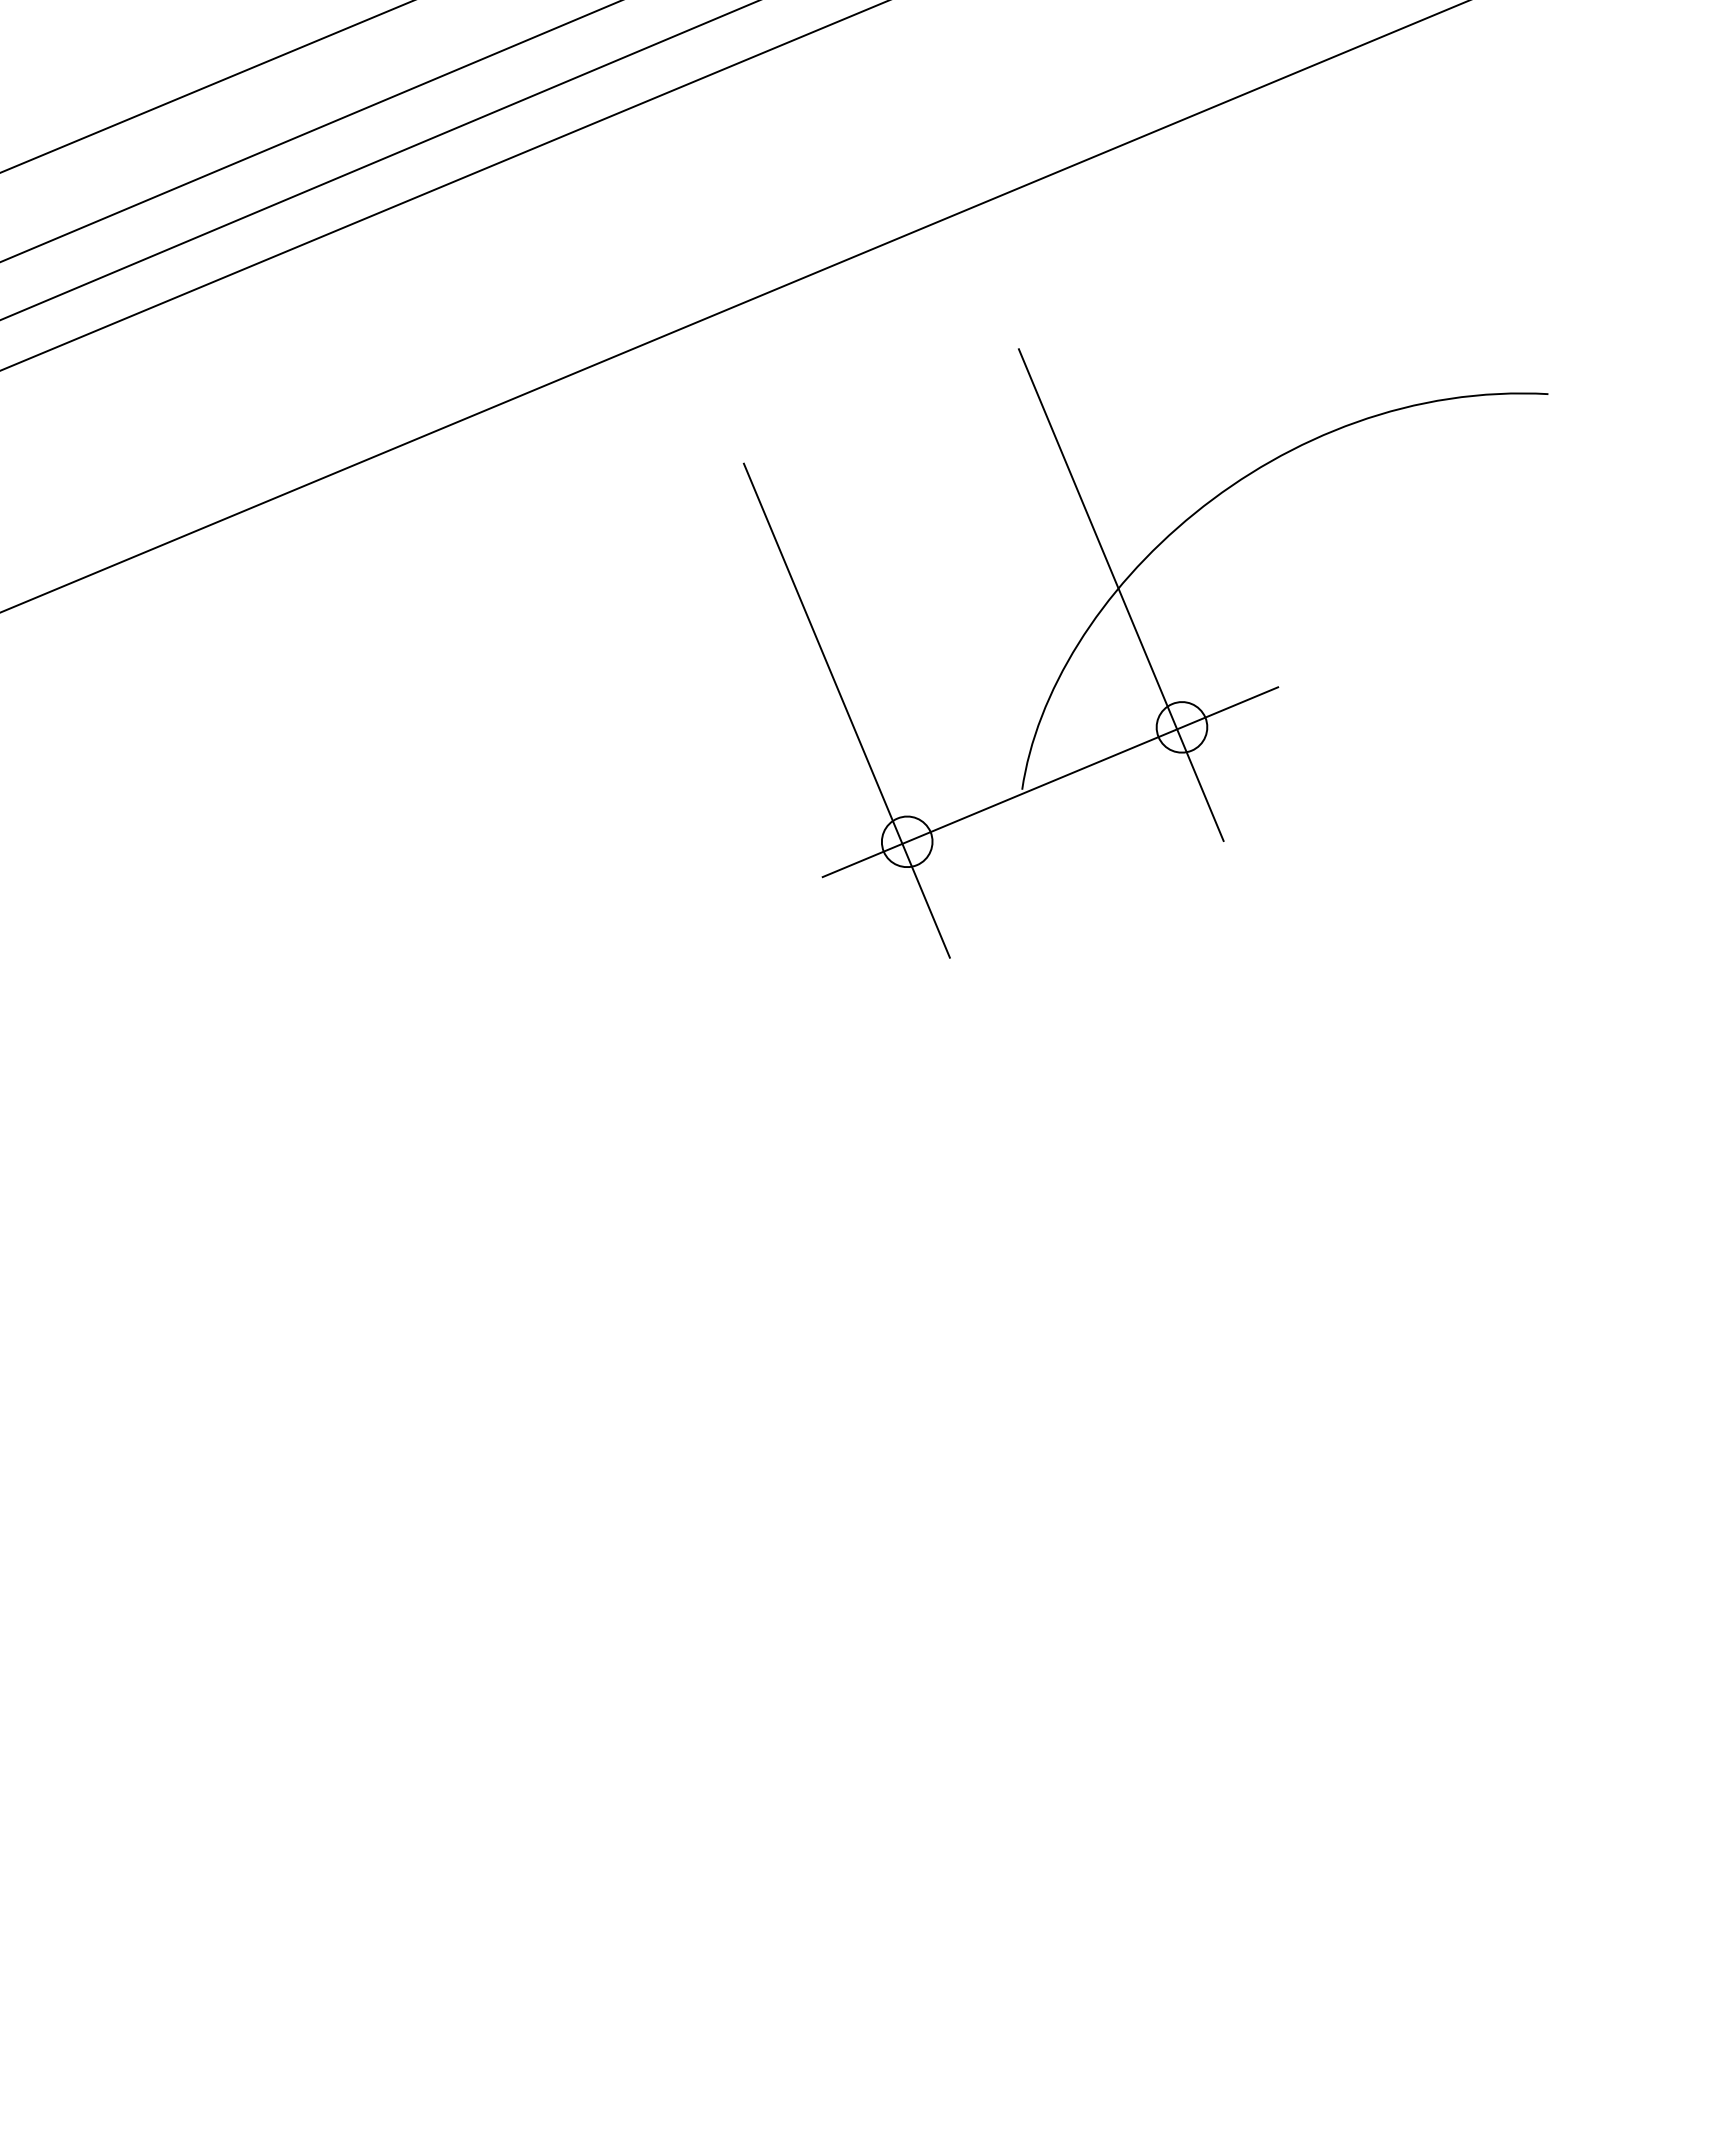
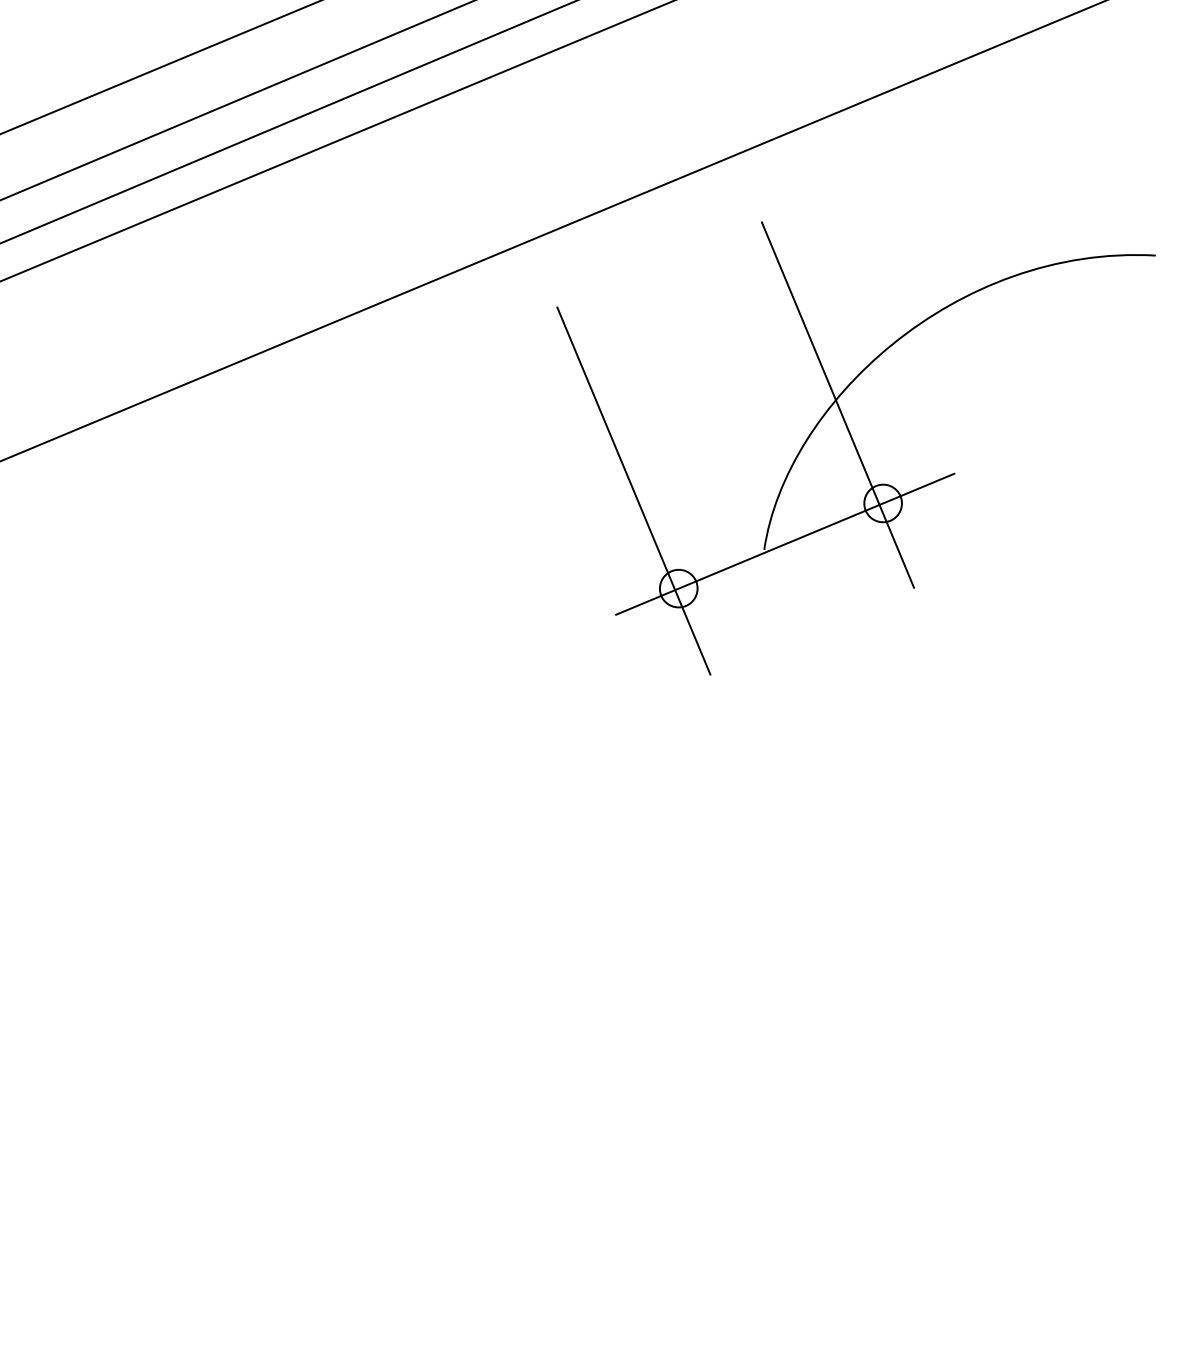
part: (1145, 653) -> (856, 448), moved

